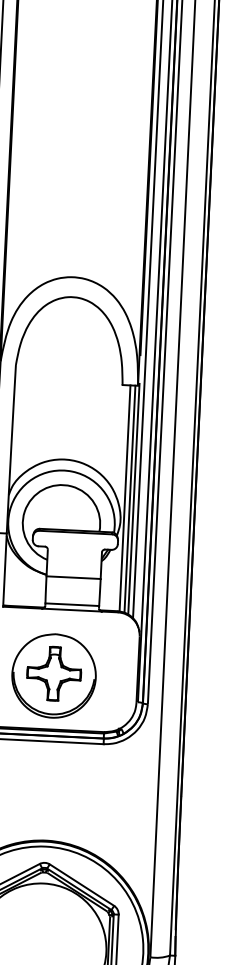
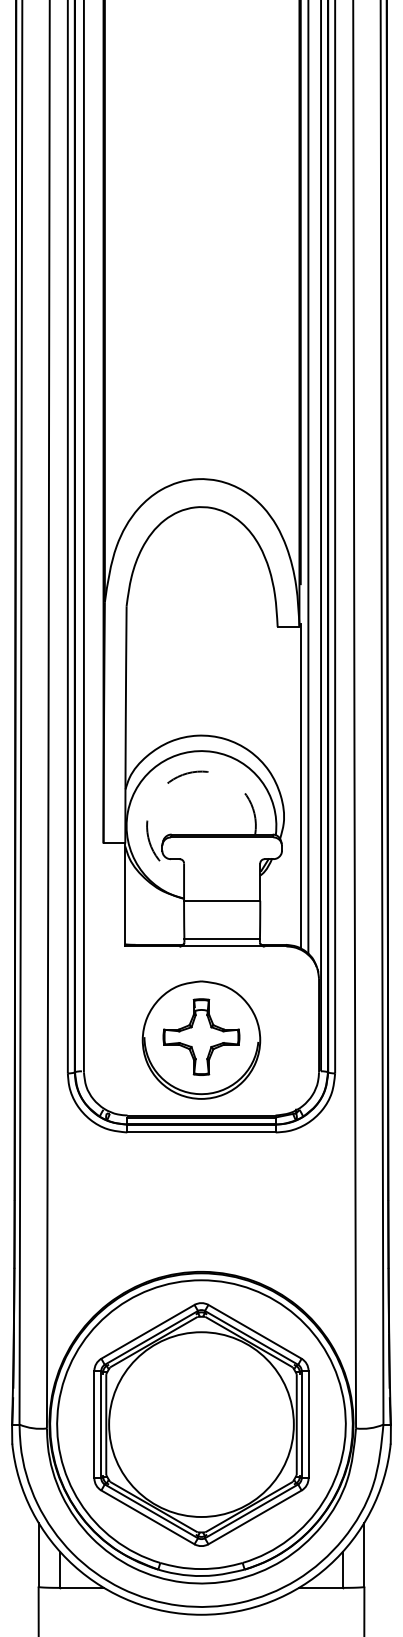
arc: (43, 489) -> (173, 779), solid -> dashed
line: (124, 498) -> (288, 786), removed
line: (129, 498) -> (295, 786), removed

